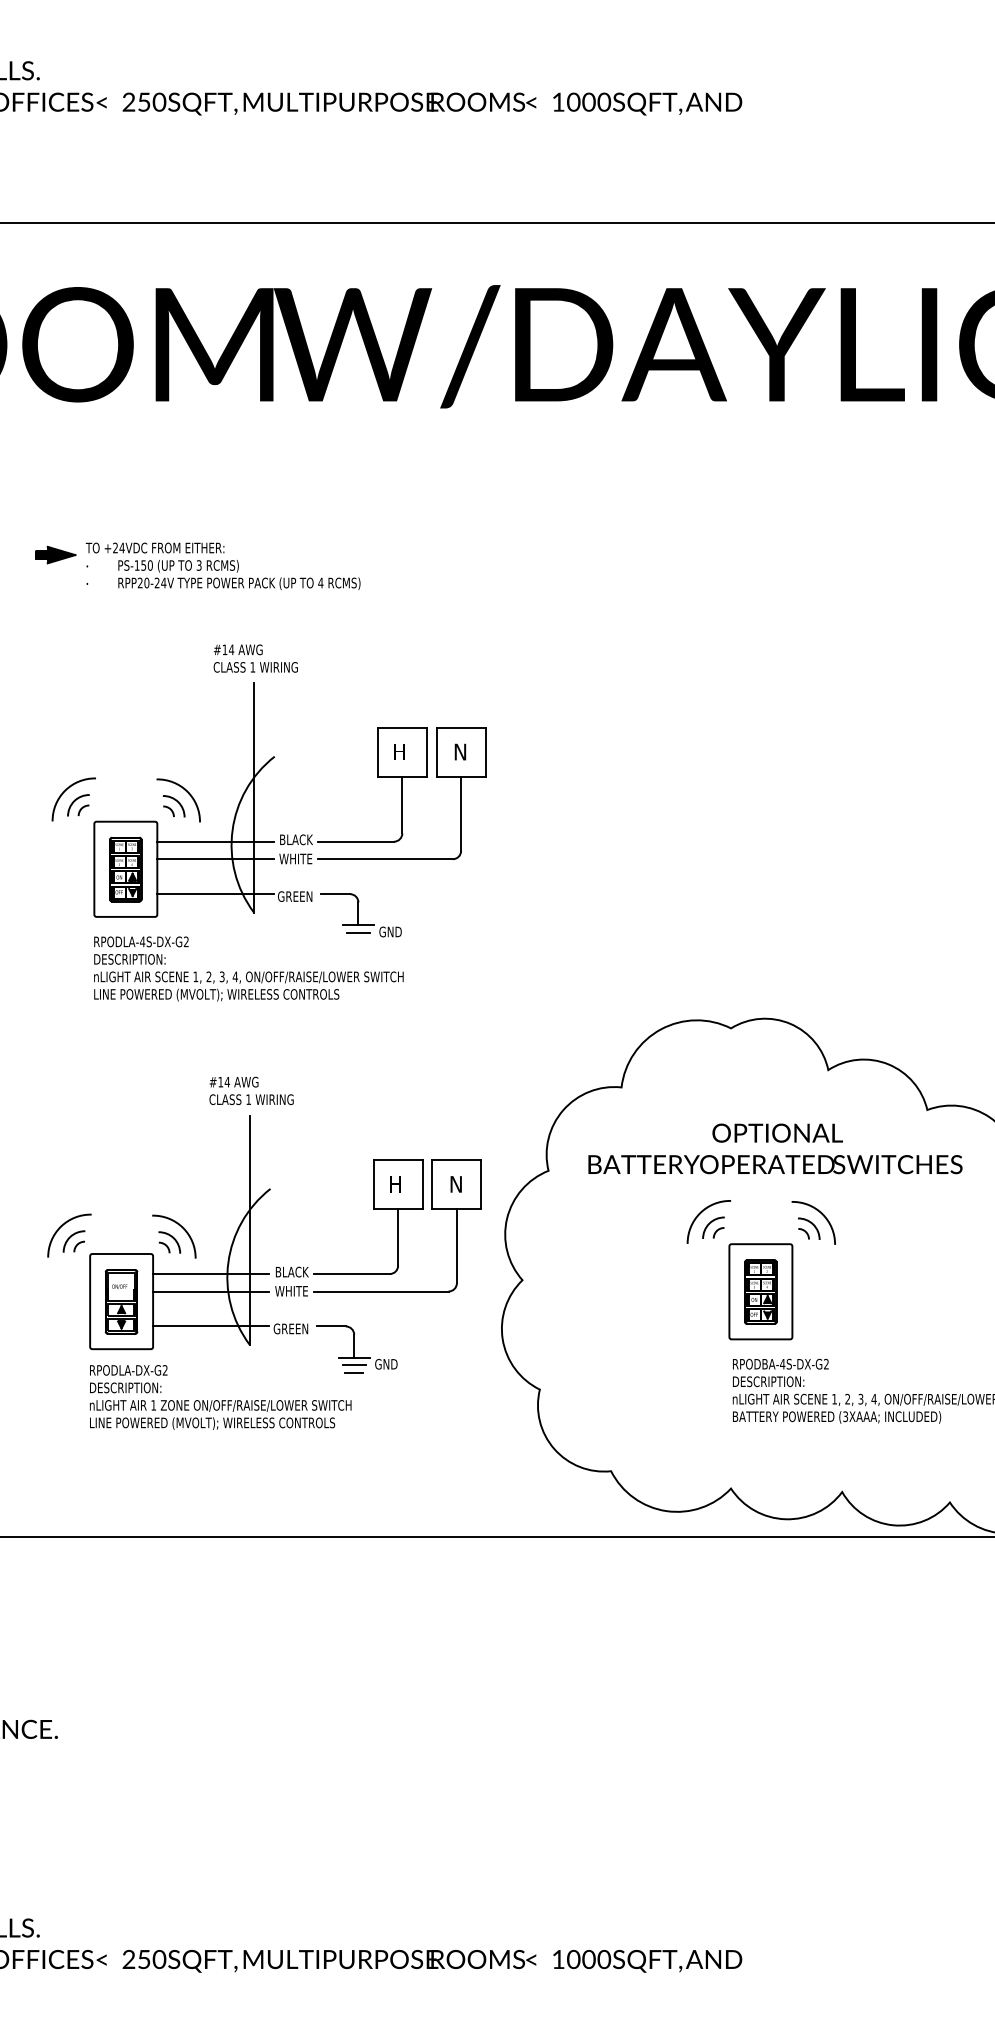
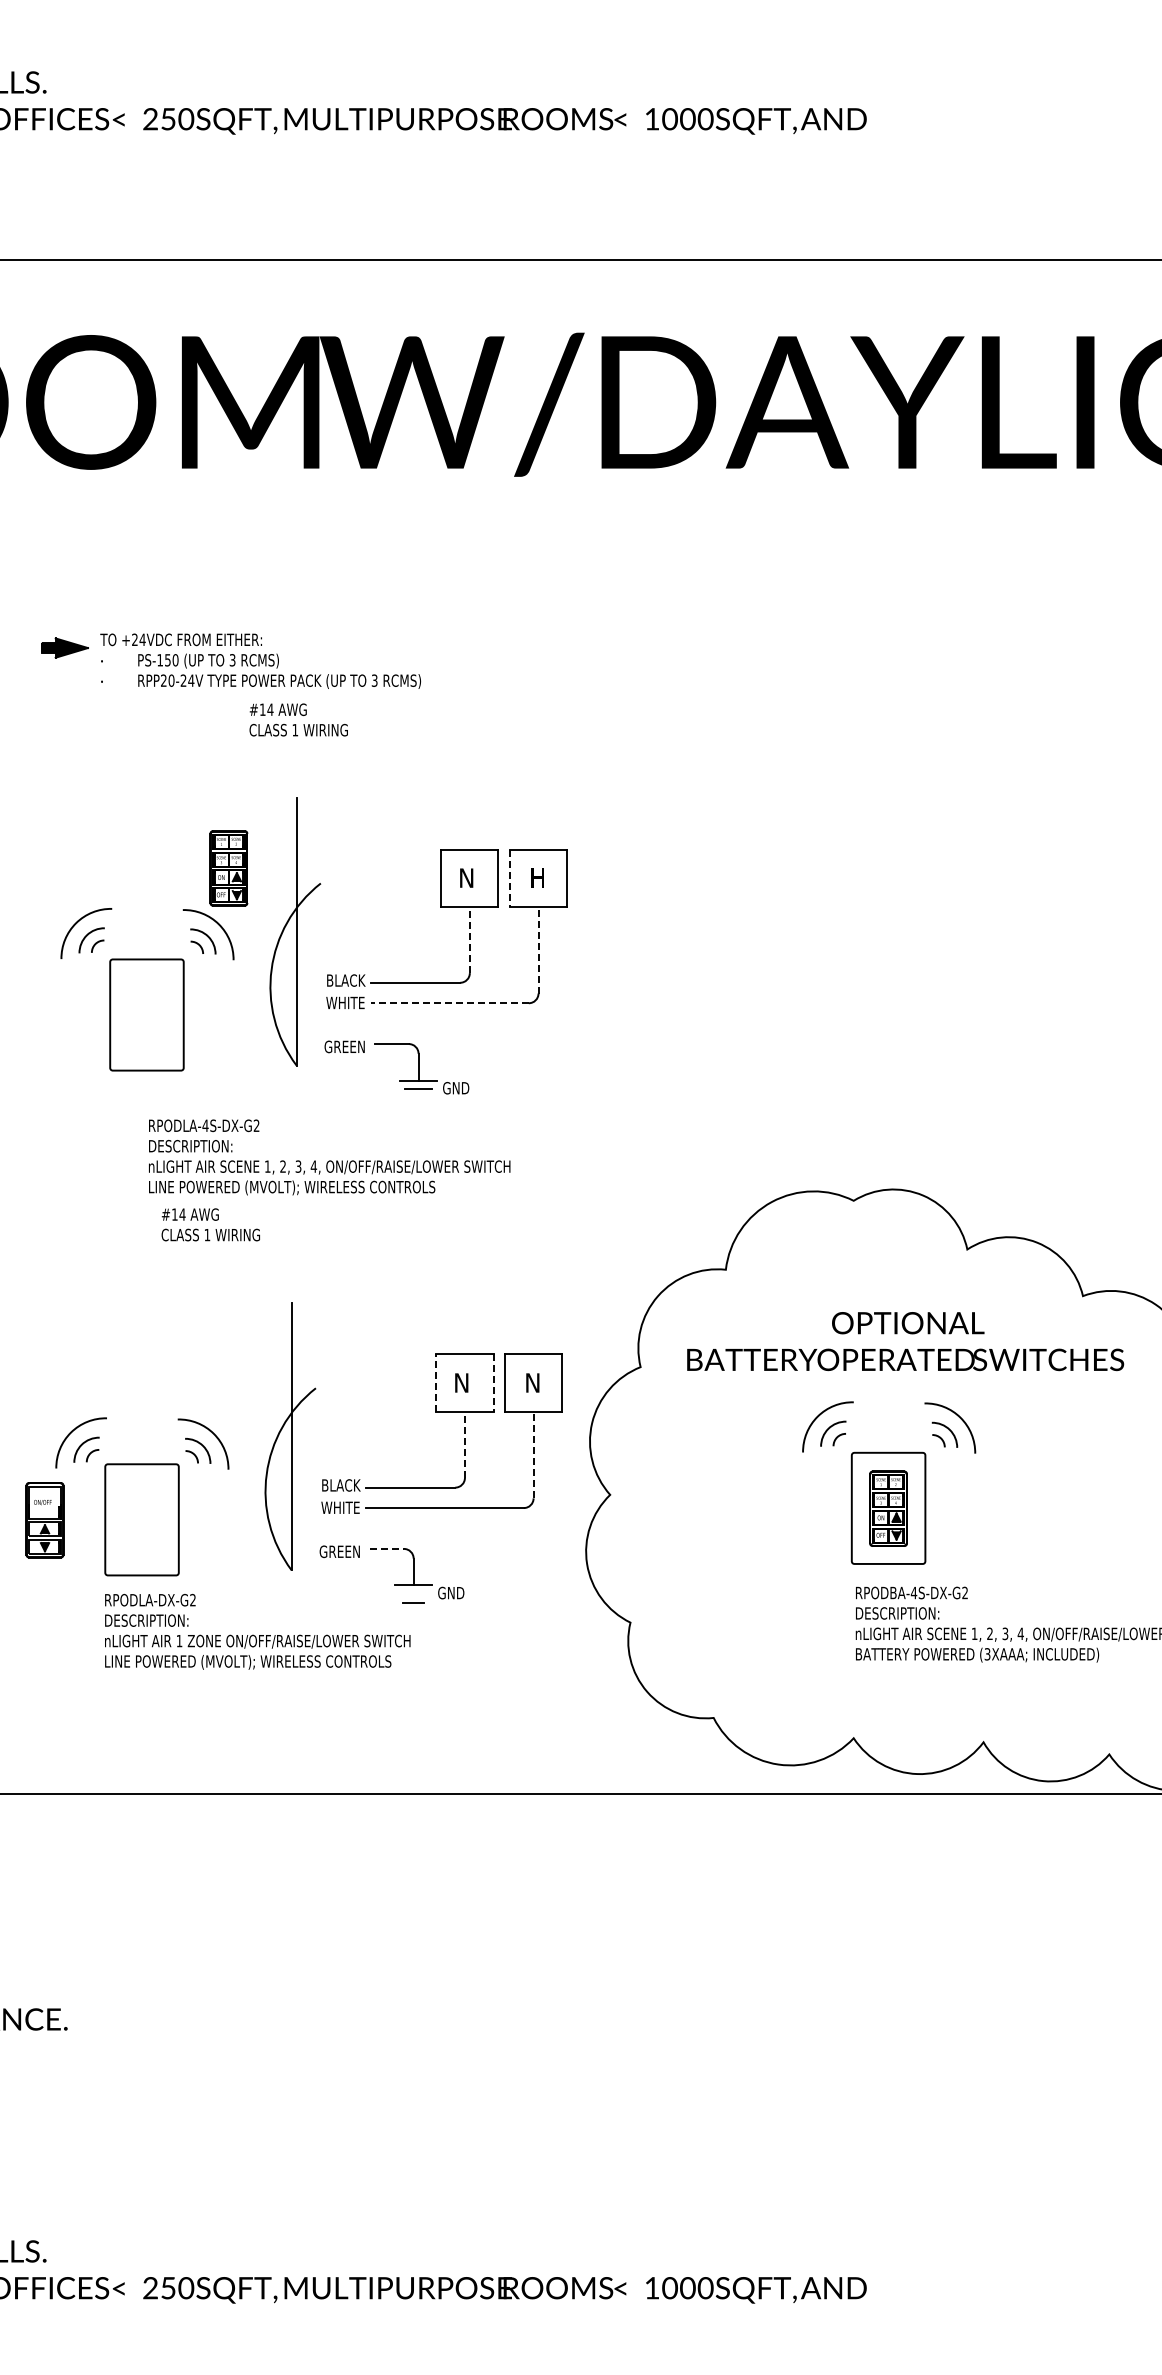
text: (320, 582) -> (374, 680), 4 -> 3
text: (255, 658) -> (298, 719), moved
text: (399, 751) -> (466, 877), H -> N
text: (460, 751) -> (537, 877), N -> H
line: (436, 752) -> (509, 878), solid -> dashed
line: (402, 804) -> (469, 939), solid -> dashed
line: (461, 813) -> (538, 949), solid -> dashed
line: (215, 841) -> (251, 982), removed
line: (215, 859) -> (251, 1003), removed
line: (385, 859) -> (450, 1003), solid -> dashed
part: (125, 869) -> (228, 868), moved
line: (215, 894) -> (251, 1044), removed
text: (248, 969) -> (329, 1157), moved
text: (251, 1090) -> (210, 1224), moved
text: (395, 1183) -> (461, 1382), H -> N
line: (373, 1184) -> (436, 1383), solid -> dashed
line: (422, 1184) -> (493, 1383), solid -> dashed
line: (397, 1237) -> (464, 1444), solid -> dashed
line: (456, 1245) -> (533, 1454), solid -> dashed
line: (211, 1273) -> (246, 1487), removed
line: (211, 1291) -> (246, 1508), removed
part: (121, 1302) -> (44, 1520), moved
line: (211, 1326) -> (246, 1548), removed
line: (331, 1326) -> (387, 1548), solid -> dashed
line: (354, 1365) -> (413, 1594), removed

